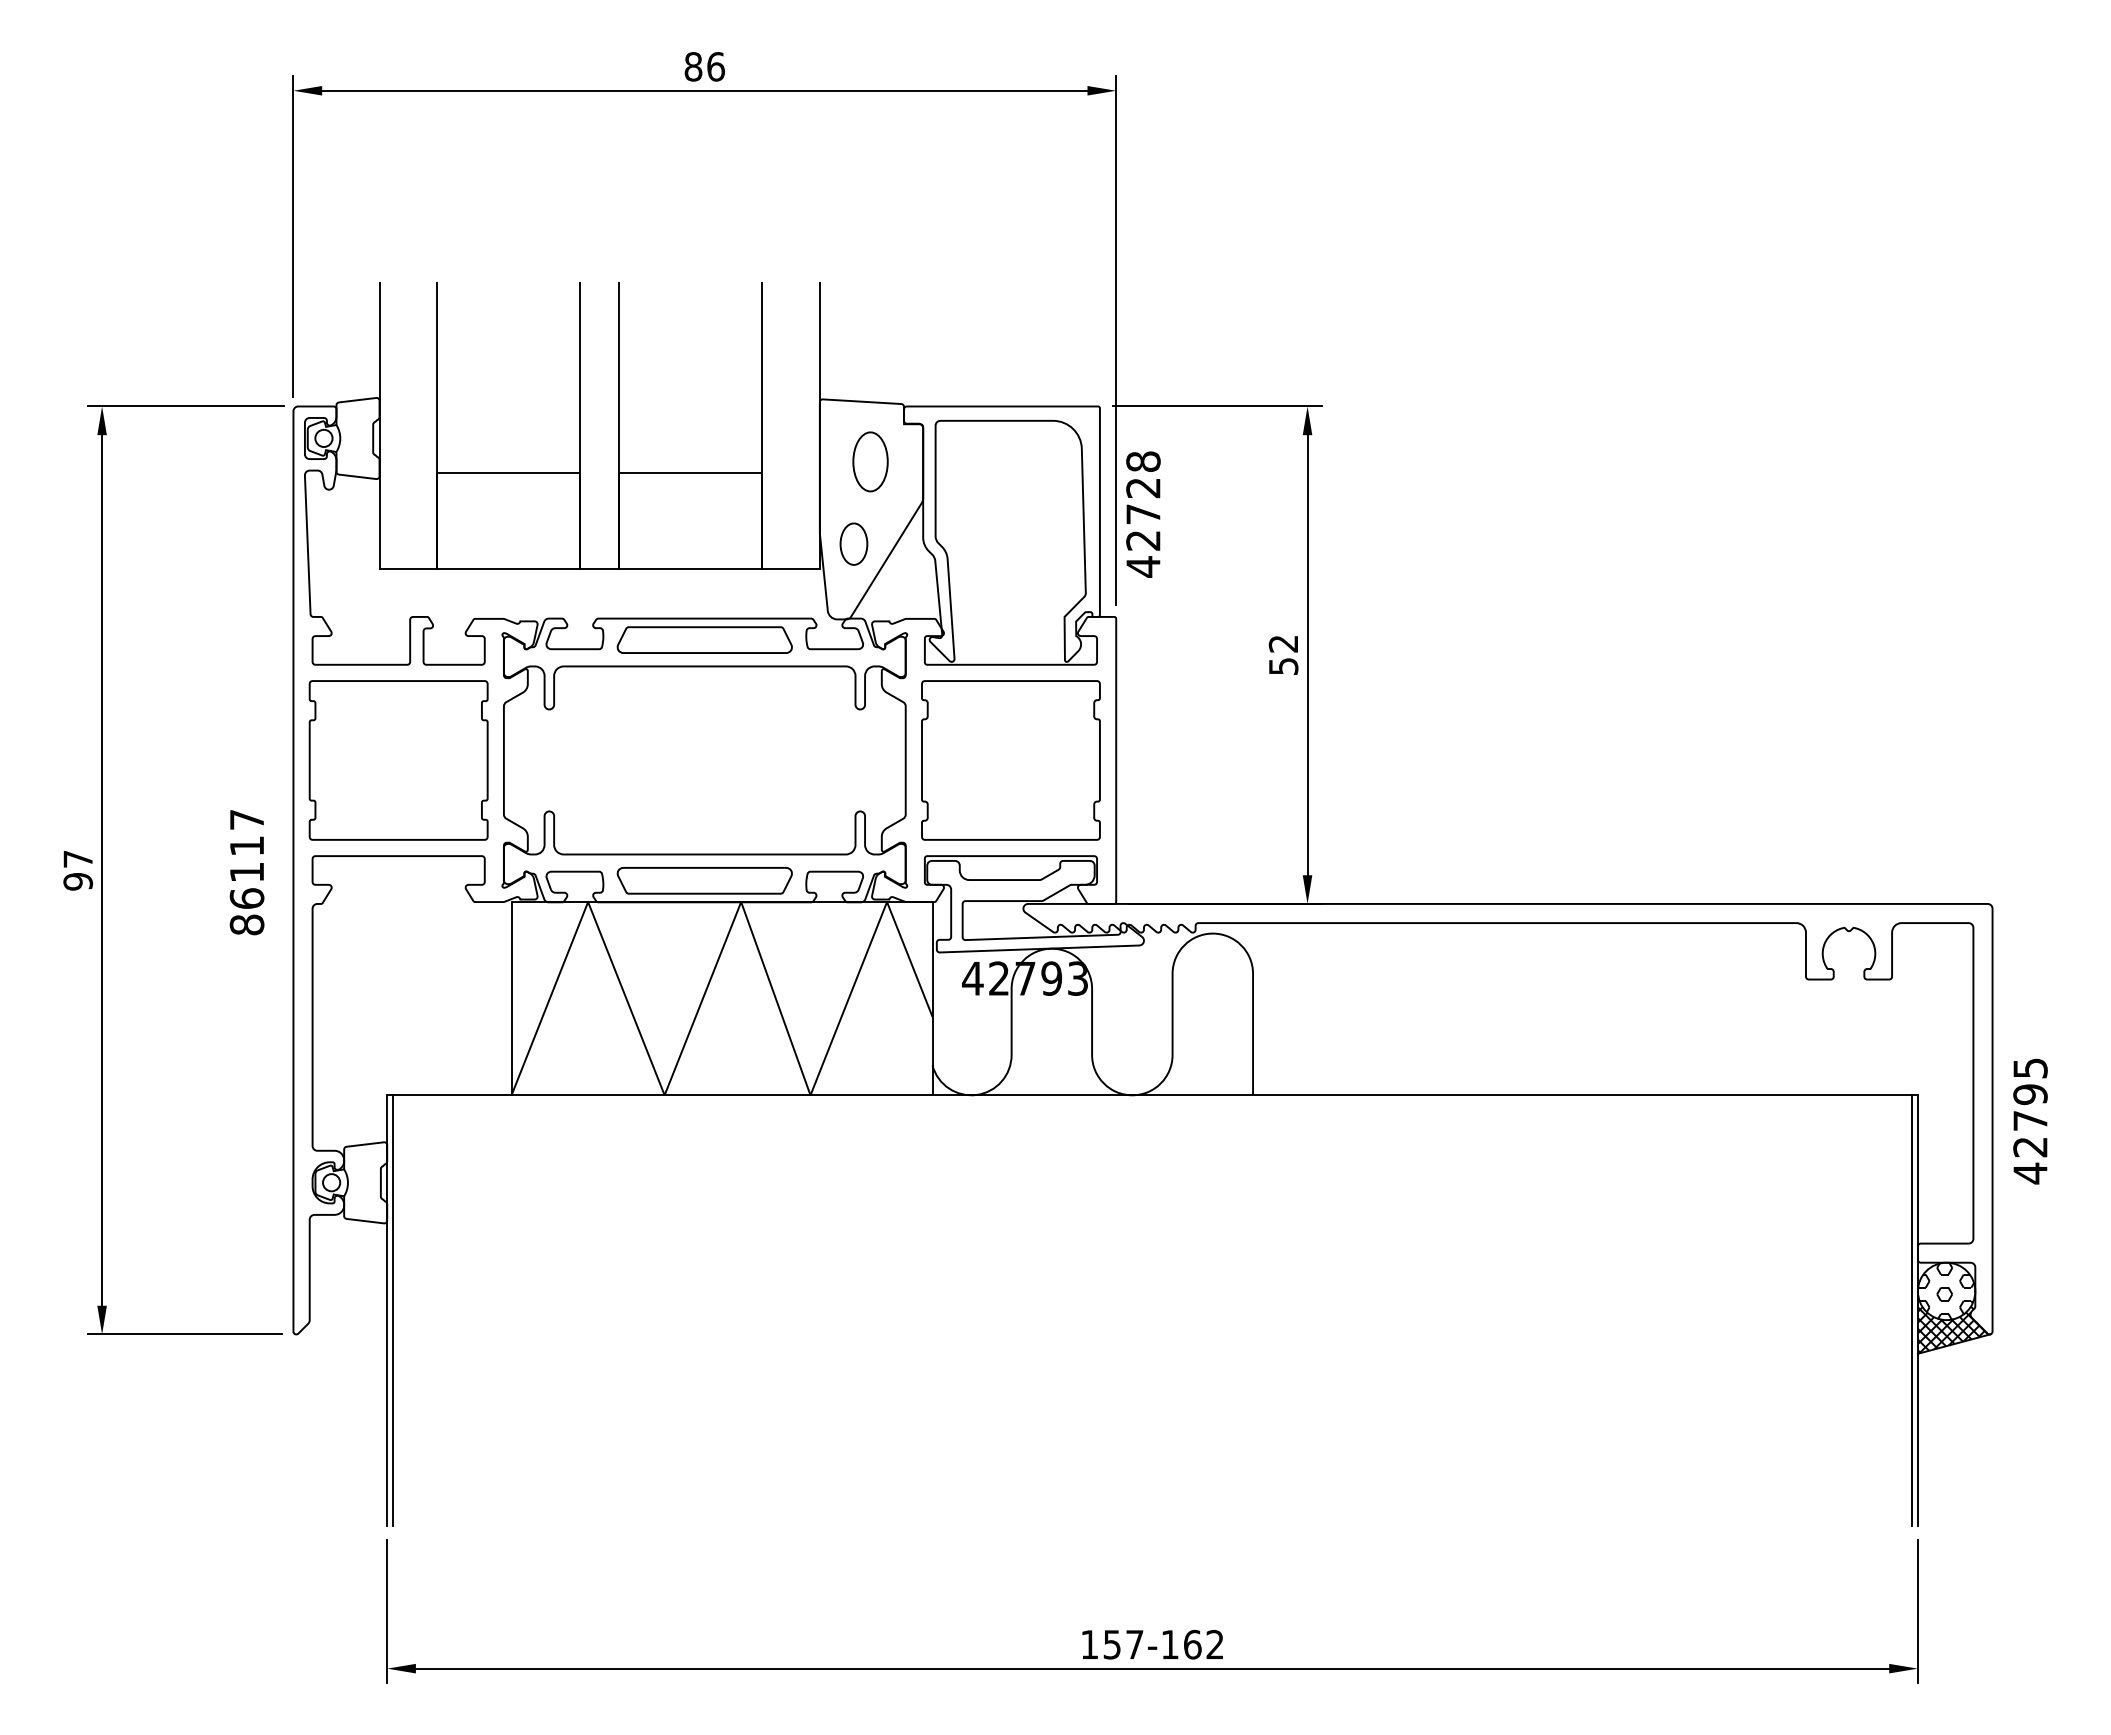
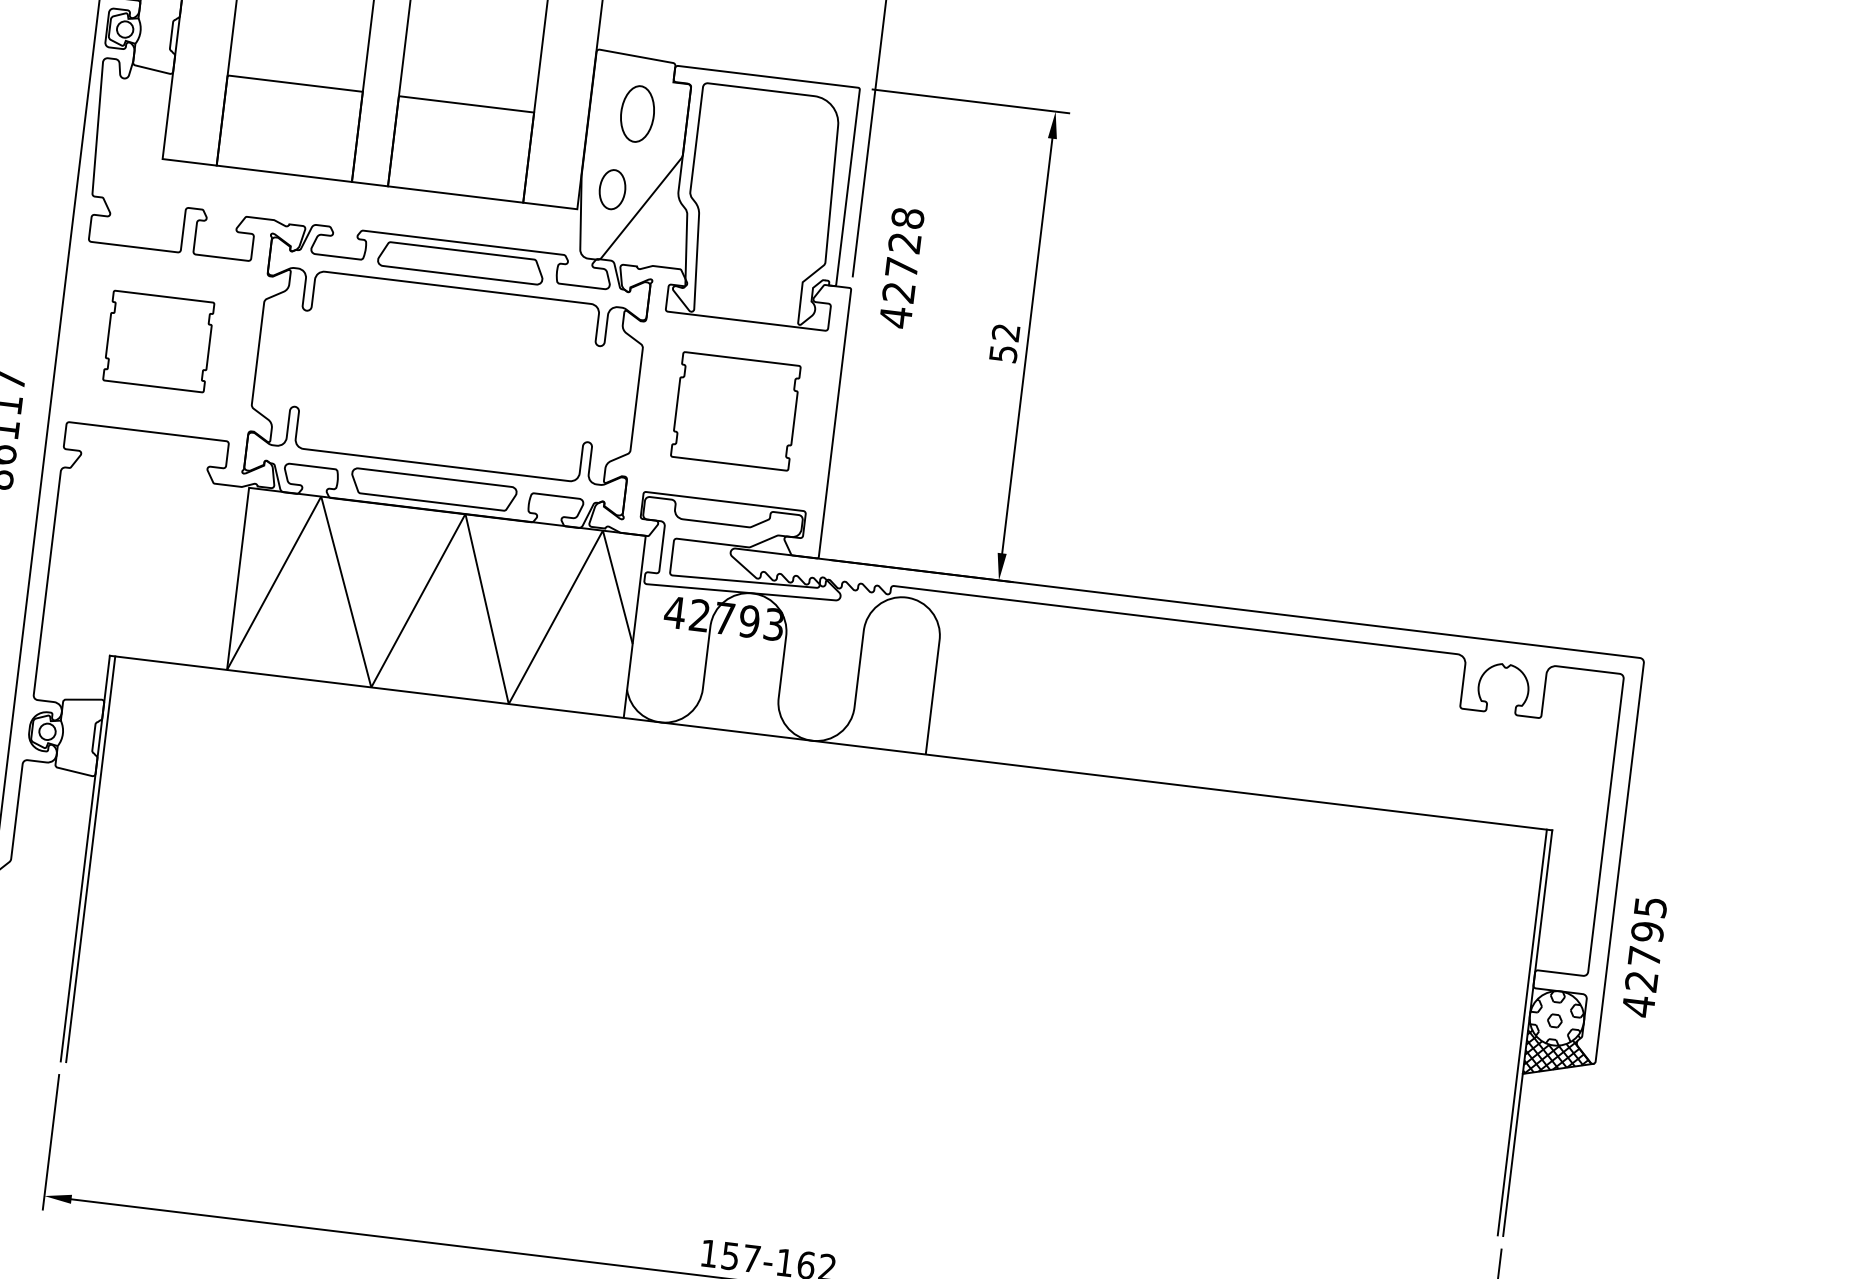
text: (1143, 514) -> (901, 268), moved
part: (398, 760) -> (158, 341), size x0.6
part: (1010, 760) -> (735, 411), size x0.7
text: (2030, 1121) -> (1644, 957), moved

